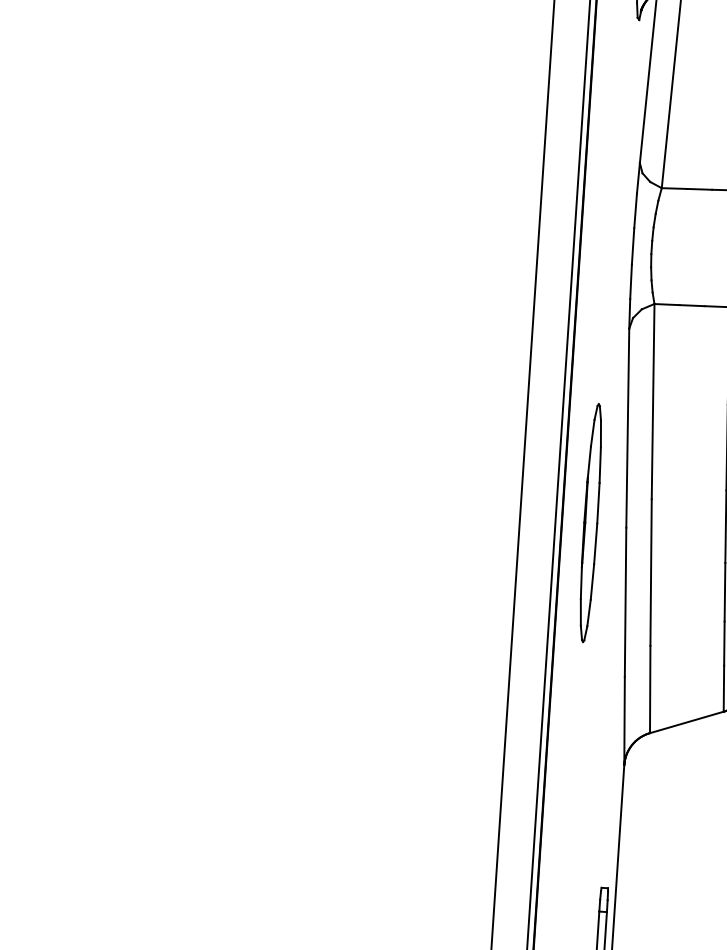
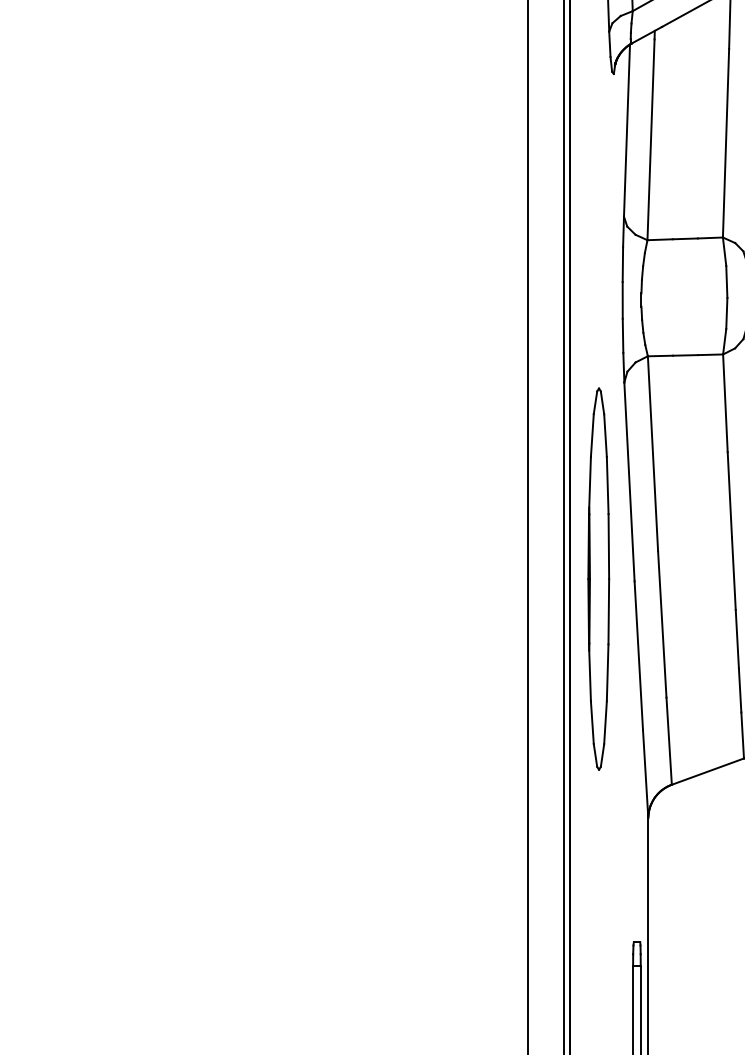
part: (590, 522) -> (598, 578), size x1.6

